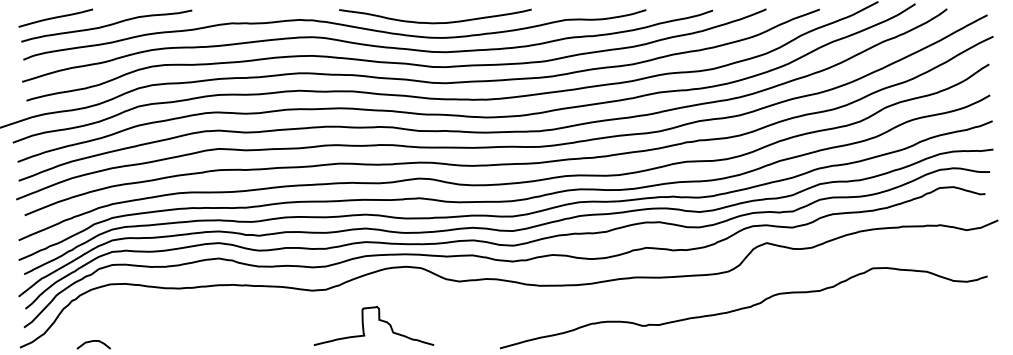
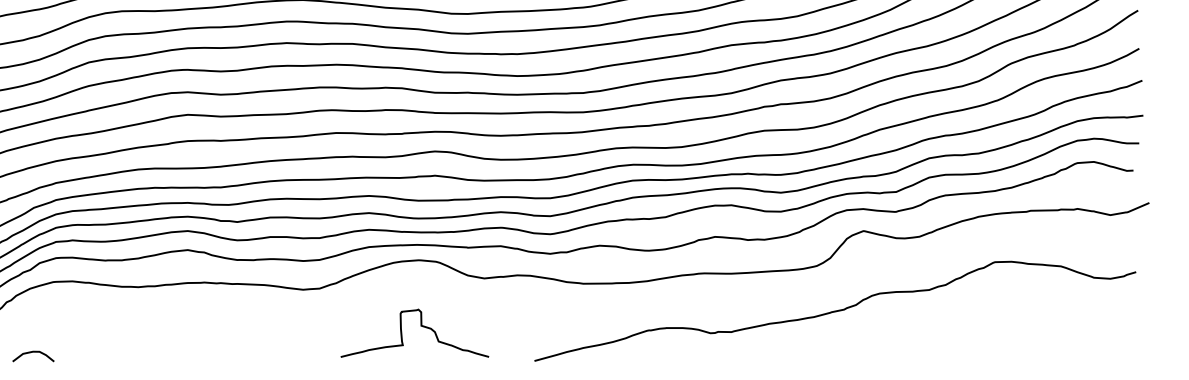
curve: (378, 320) -> (420, 326), moved

